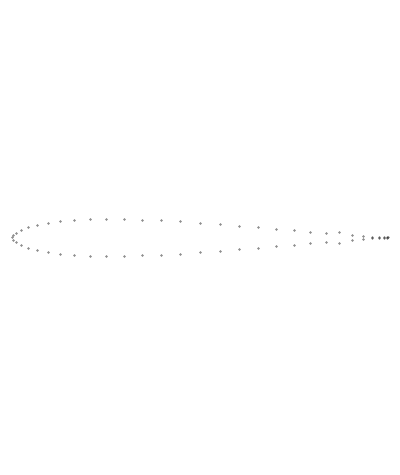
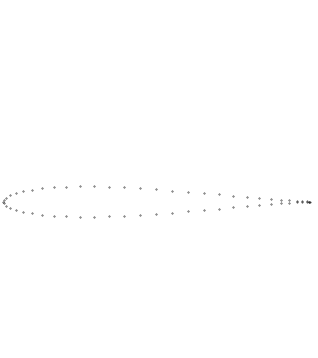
part: (340, 237) -> (271, 201), size x0.62

